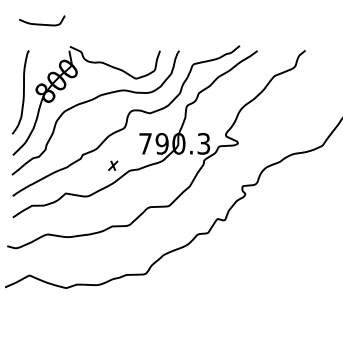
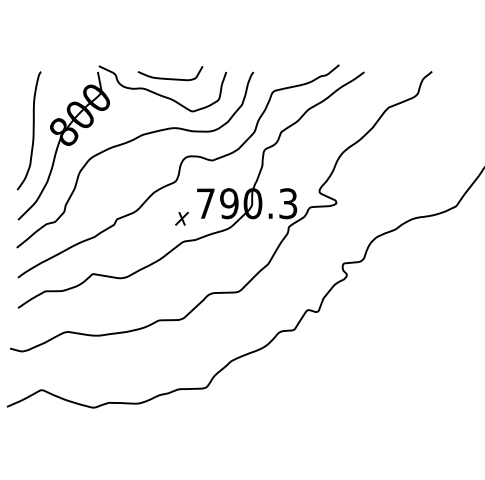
curve: (42, 24) -> (170, 78), moved
part: (112, 165) -> (181, 218), moved

